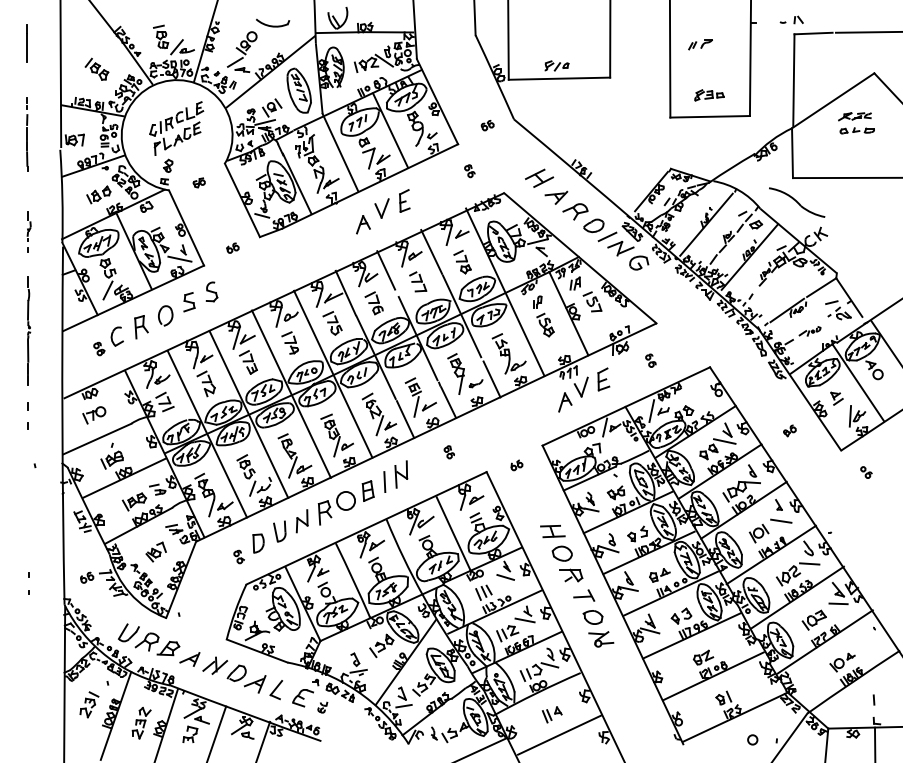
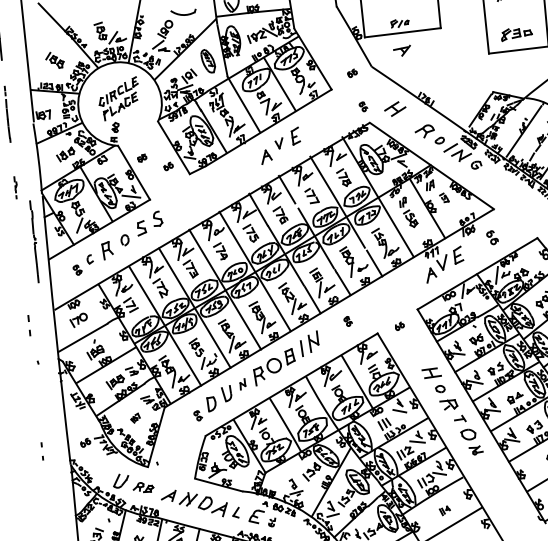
part: (298, 90) -> (207, 61), size x0.7
part: (709, 95) -> (516, 34), size x1.4
part: (469, 171) -> (363, 107), moved
part: (198, 182) -> (141, 158), moved
part: (556, 197) -> (402, 50), moved
part: (381, 208) -> (278, 143), size x0.7
part: (593, 225) -> (439, 140), size x0.6
part: (28, 231) -> (15, 187), size x0.7
part: (232, 247) -> (168, 165), moved
part: (639, 262) -> (476, 164), size x0.7
part: (592, 301) -> (444, 197), size x0.6
part: (165, 315) -> (124, 240), size x0.7
part: (29, 330) -> (35, 241), moved
part: (116, 336) -> (89, 259), size x0.6
part: (650, 360) -> (492, 237), size x1.4
part: (301, 521) -> (242, 384), size x0.6
part: (155, 551) -> (134, 417), size x0.6
part: (561, 553) -> (439, 389), size x0.6
part: (584, 595) -> (460, 418), size x0.7
part: (601, 639) -> (476, 450), size x0.7
part: (157, 644) -> (143, 487), size x0.6
part: (276, 690) -> (236, 513), size x0.7
part: (551, 714) -> (444, 510), size x0.7

